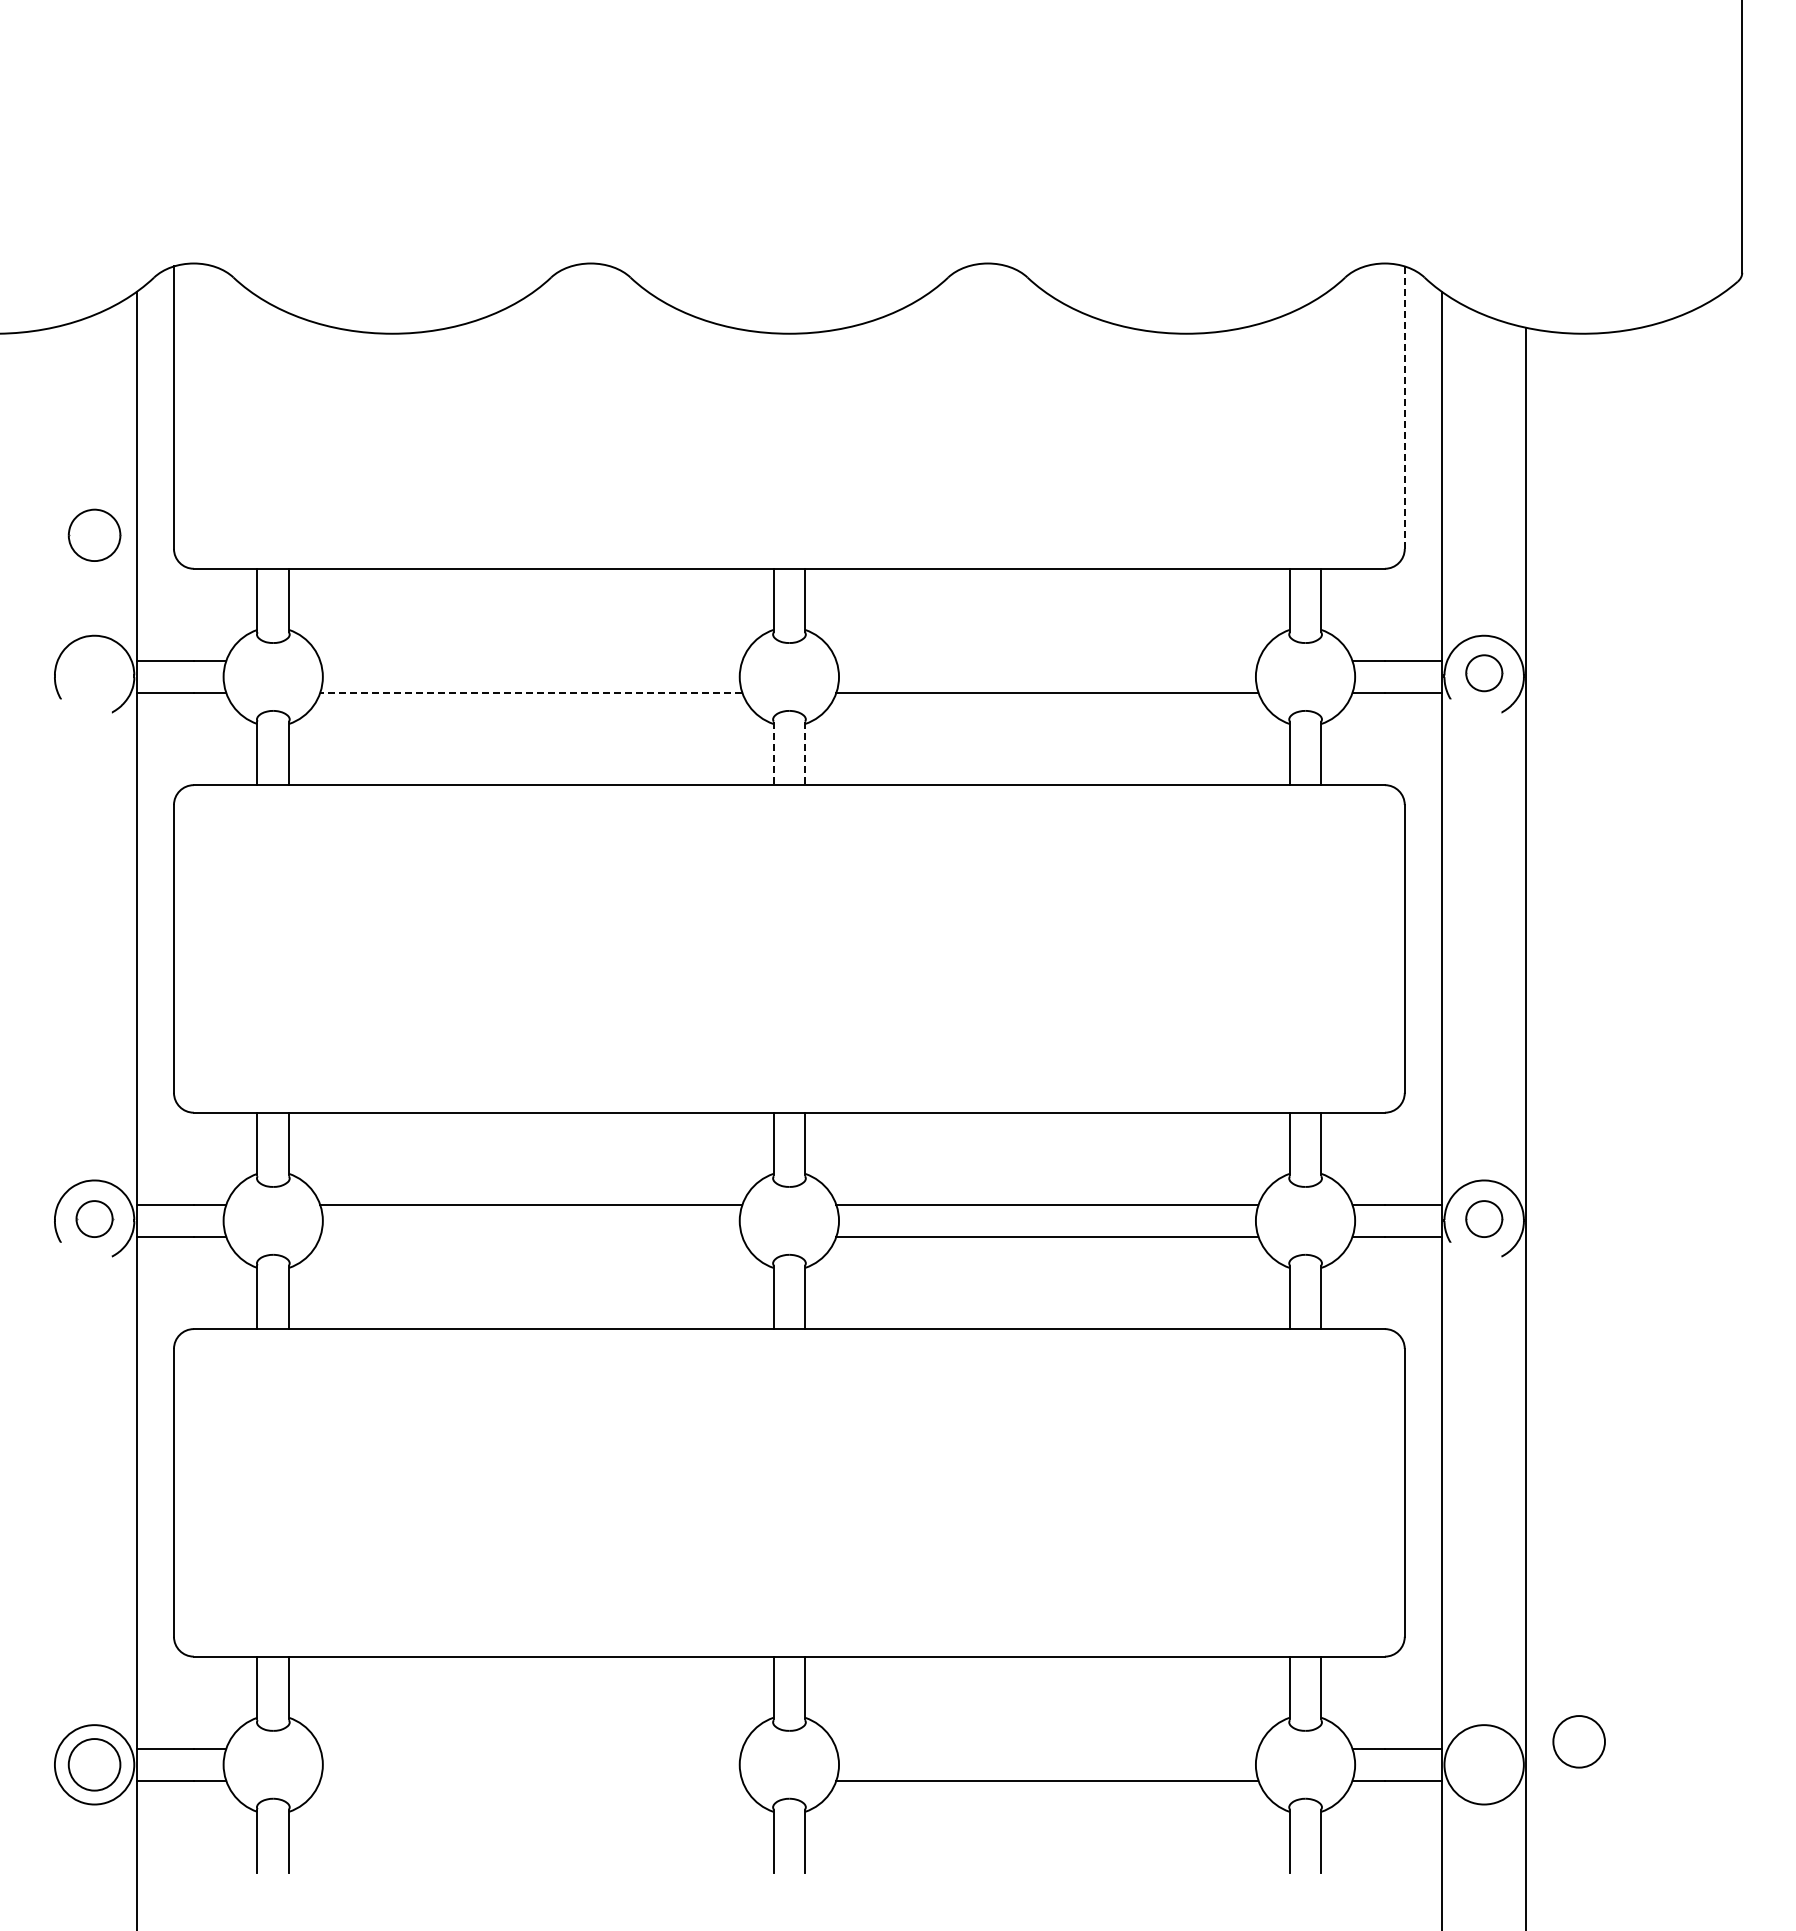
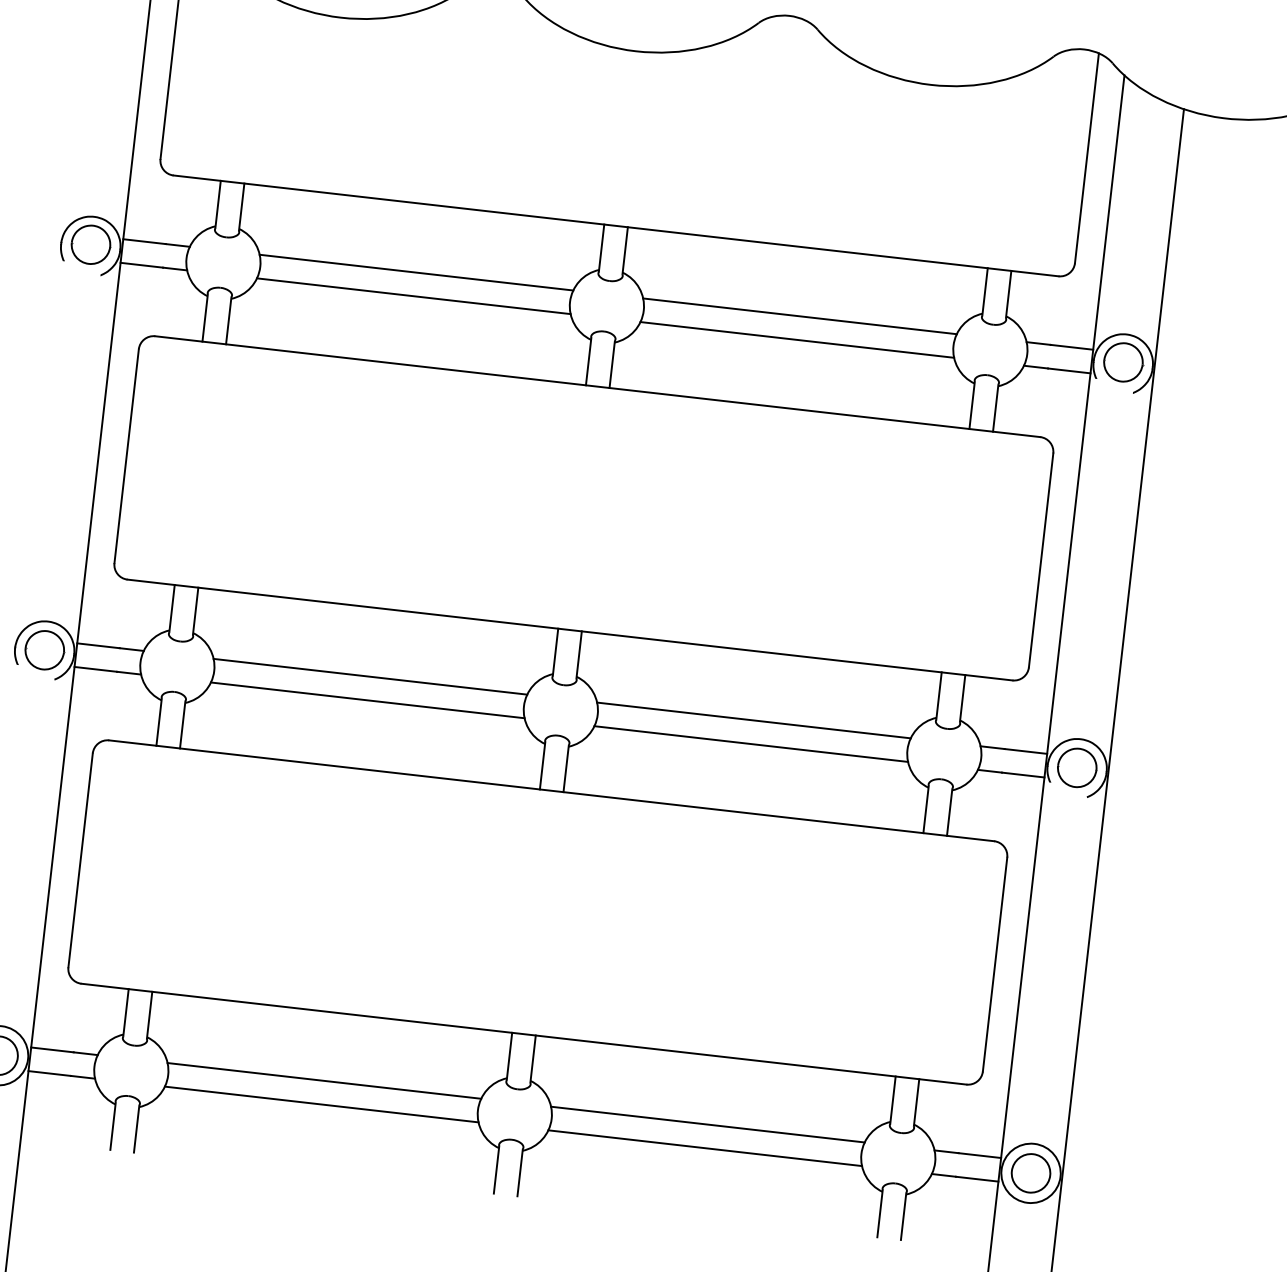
line: (1404, 407) -> (1086, 158), dashed -> solid
part: (94, 534) -> (90, 244), moved
line: (531, 661) -> (416, 272), added
line: (1047, 661) -> (799, 316), added
part: (1484, 672) -> (1123, 361), size x1.43
line: (530, 692) -> (413, 295), dashed -> solid
line: (773, 754) -> (588, 362), dashed -> solid
line: (805, 754) -> (612, 365), dashed -> solid
part: (94, 1218) -> (44, 649), size x1.43
part: (1484, 1218) -> (1077, 767), size x1.43
line: (531, 1236) -> (367, 700), added
circle: (1578, 1741) -> (1030, 1173), moved
line: (531, 1748) -> (324, 1080), added
line: (1047, 1748) -> (707, 1124), added
line: (531, 1780) -> (321, 1104), added

